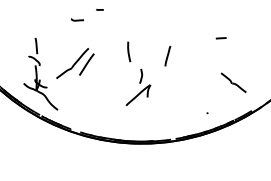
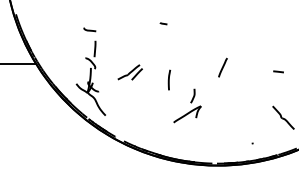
curve: (77, 19) -> (89, 29), moved
curve: (129, 51) -> (169, 79), moved
line: (167, 56) -> (222, 67), moved
part: (75, 63) -> (130, 72), size x0.6

